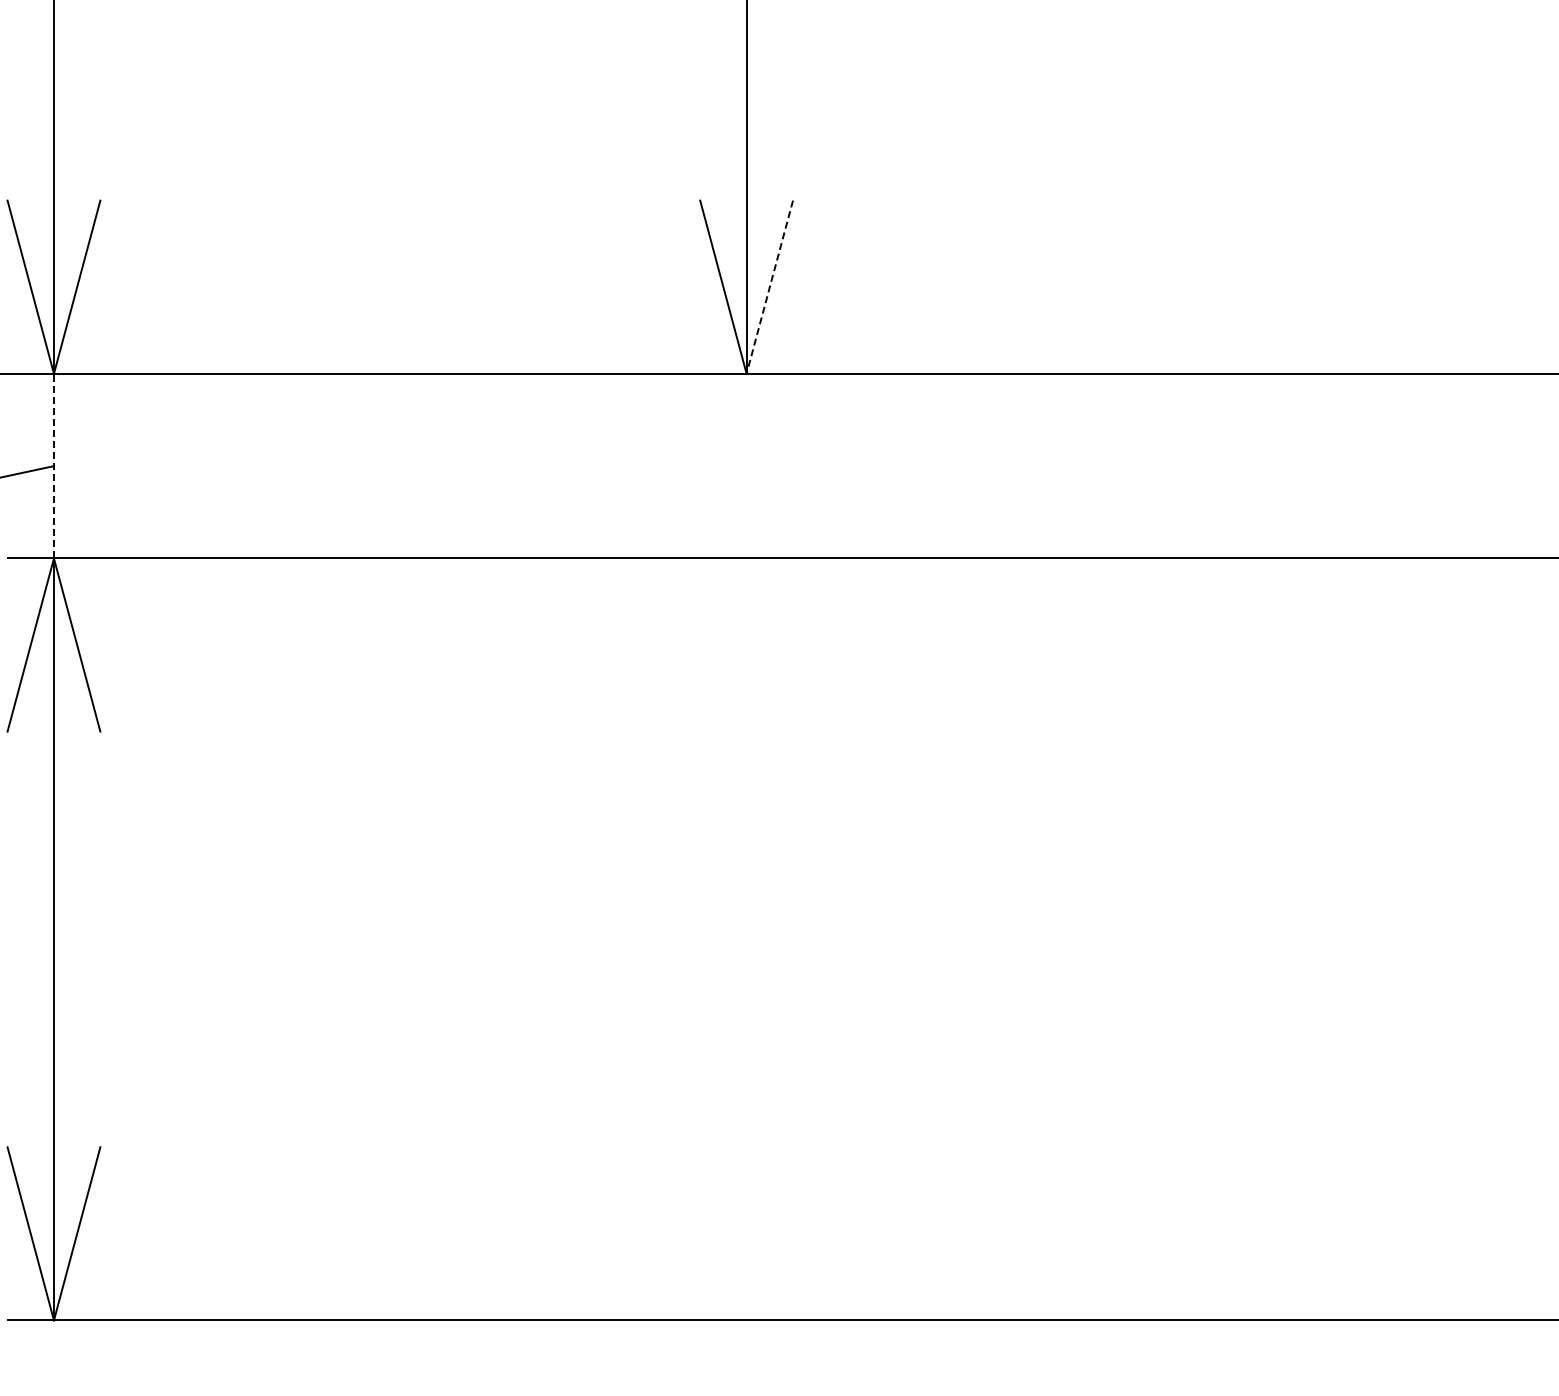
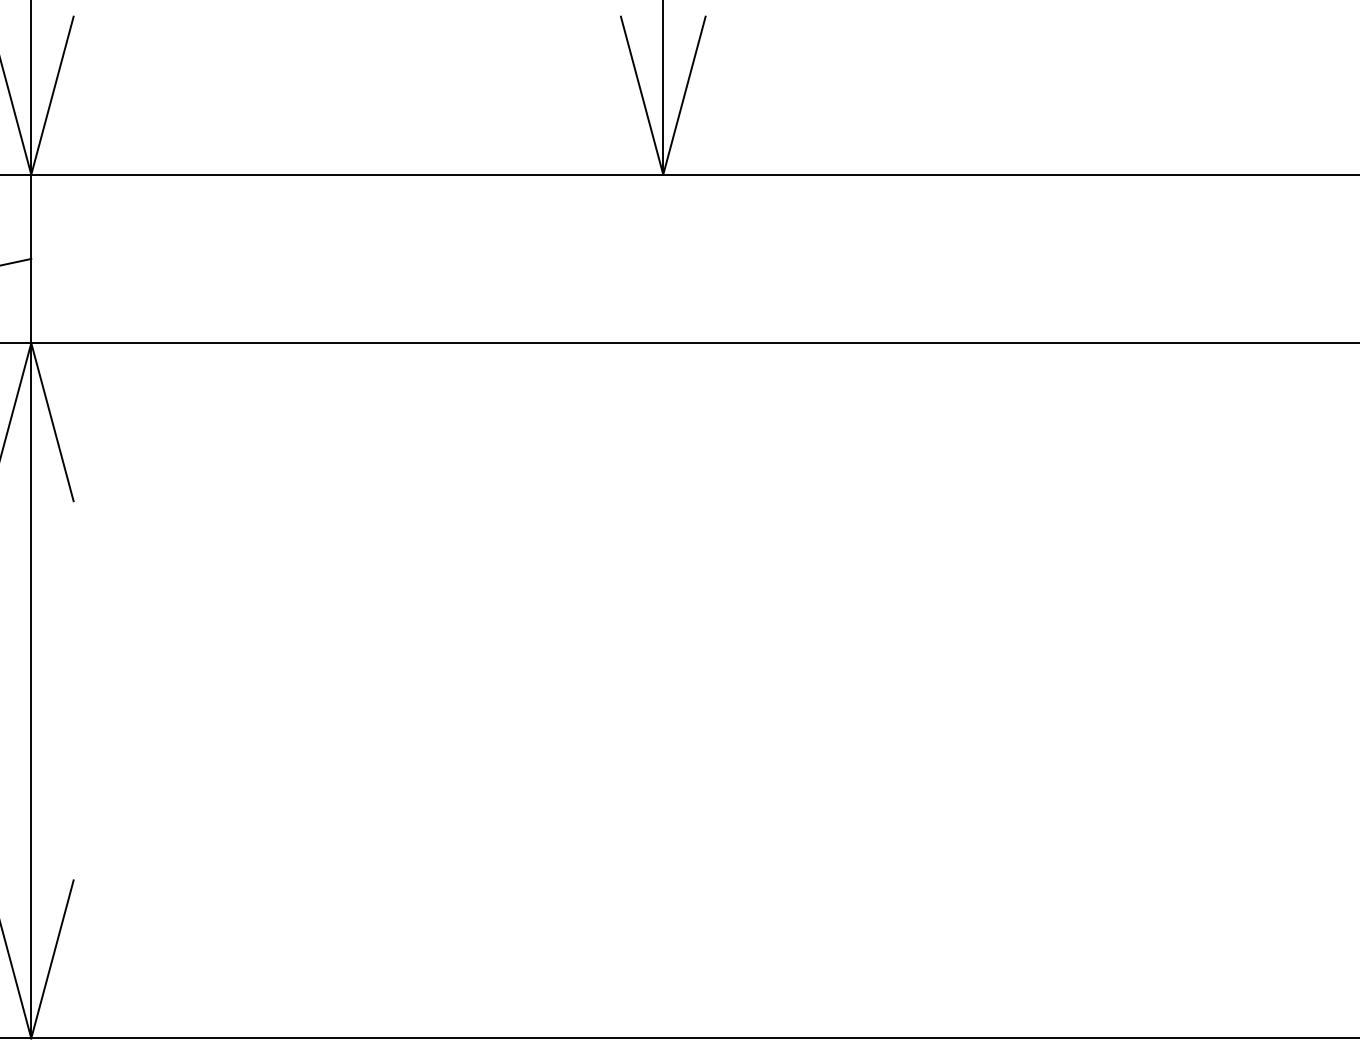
line: (769, 287) -> (684, 95), dashed -> solid
line: (53, 465) -> (30, 258), dashed -> solid

